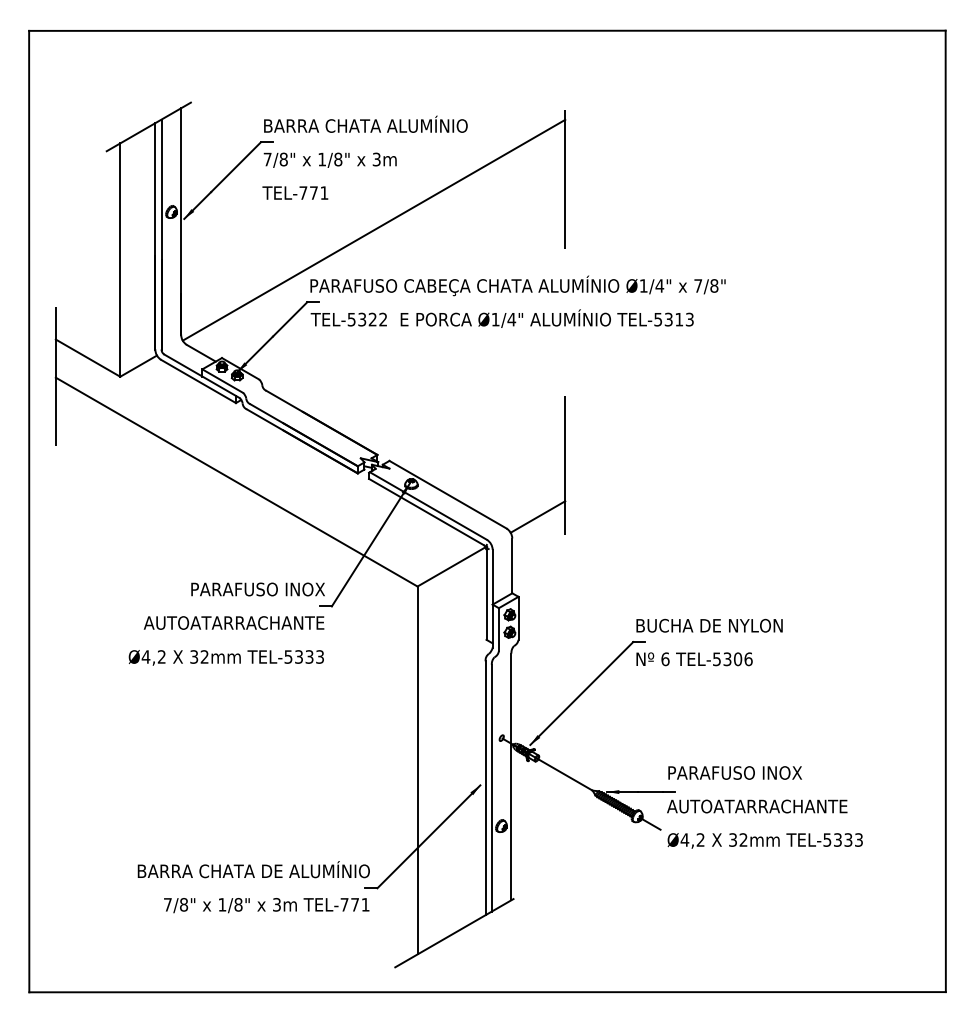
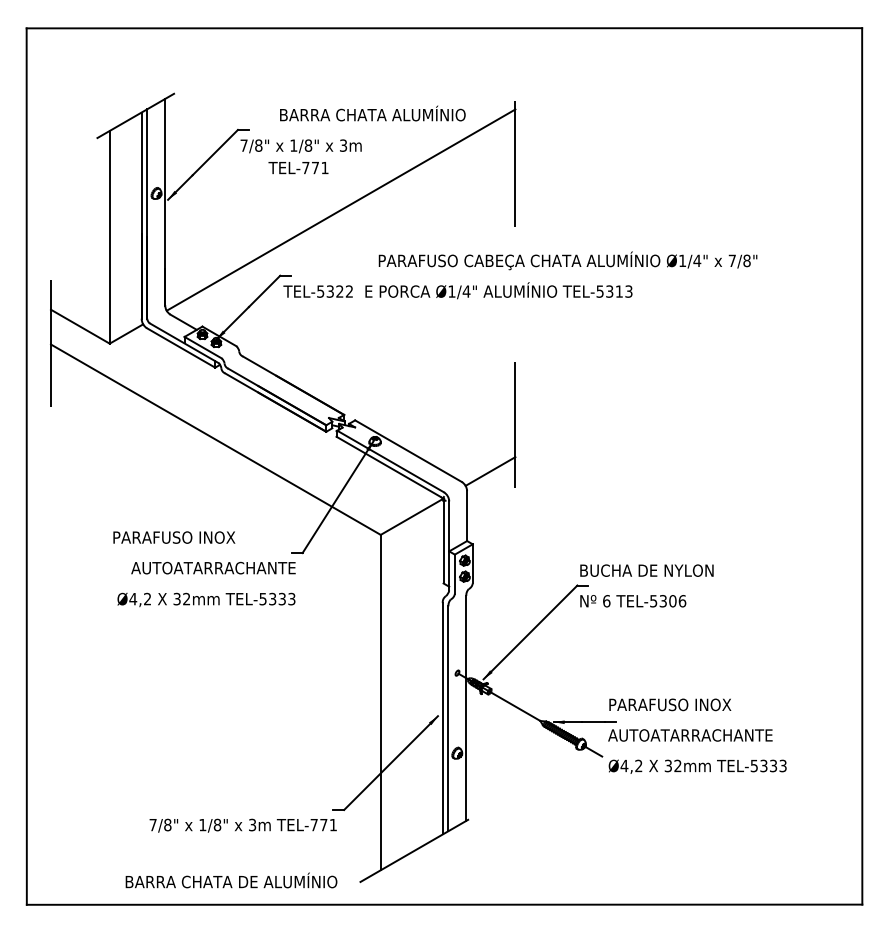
text: (365, 123) -> (372, 112), moved
text: (295, 192) -> (298, 167), moved
text: (517, 285) -> (567, 260), moved
text: (257, 589) -> (173, 537), moved
text: (253, 869) -> (231, 880), moved

